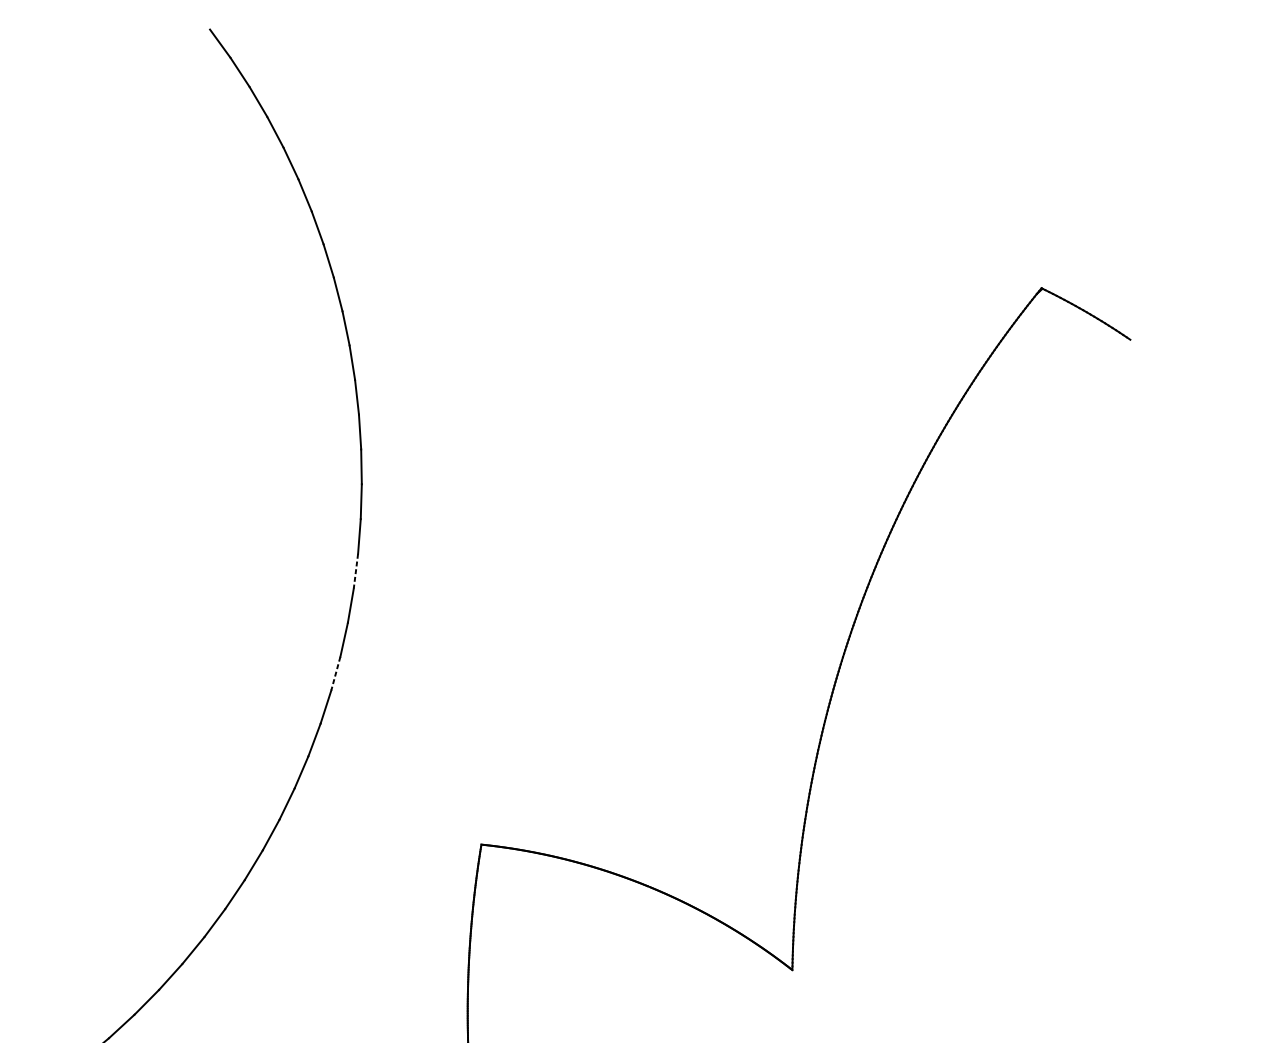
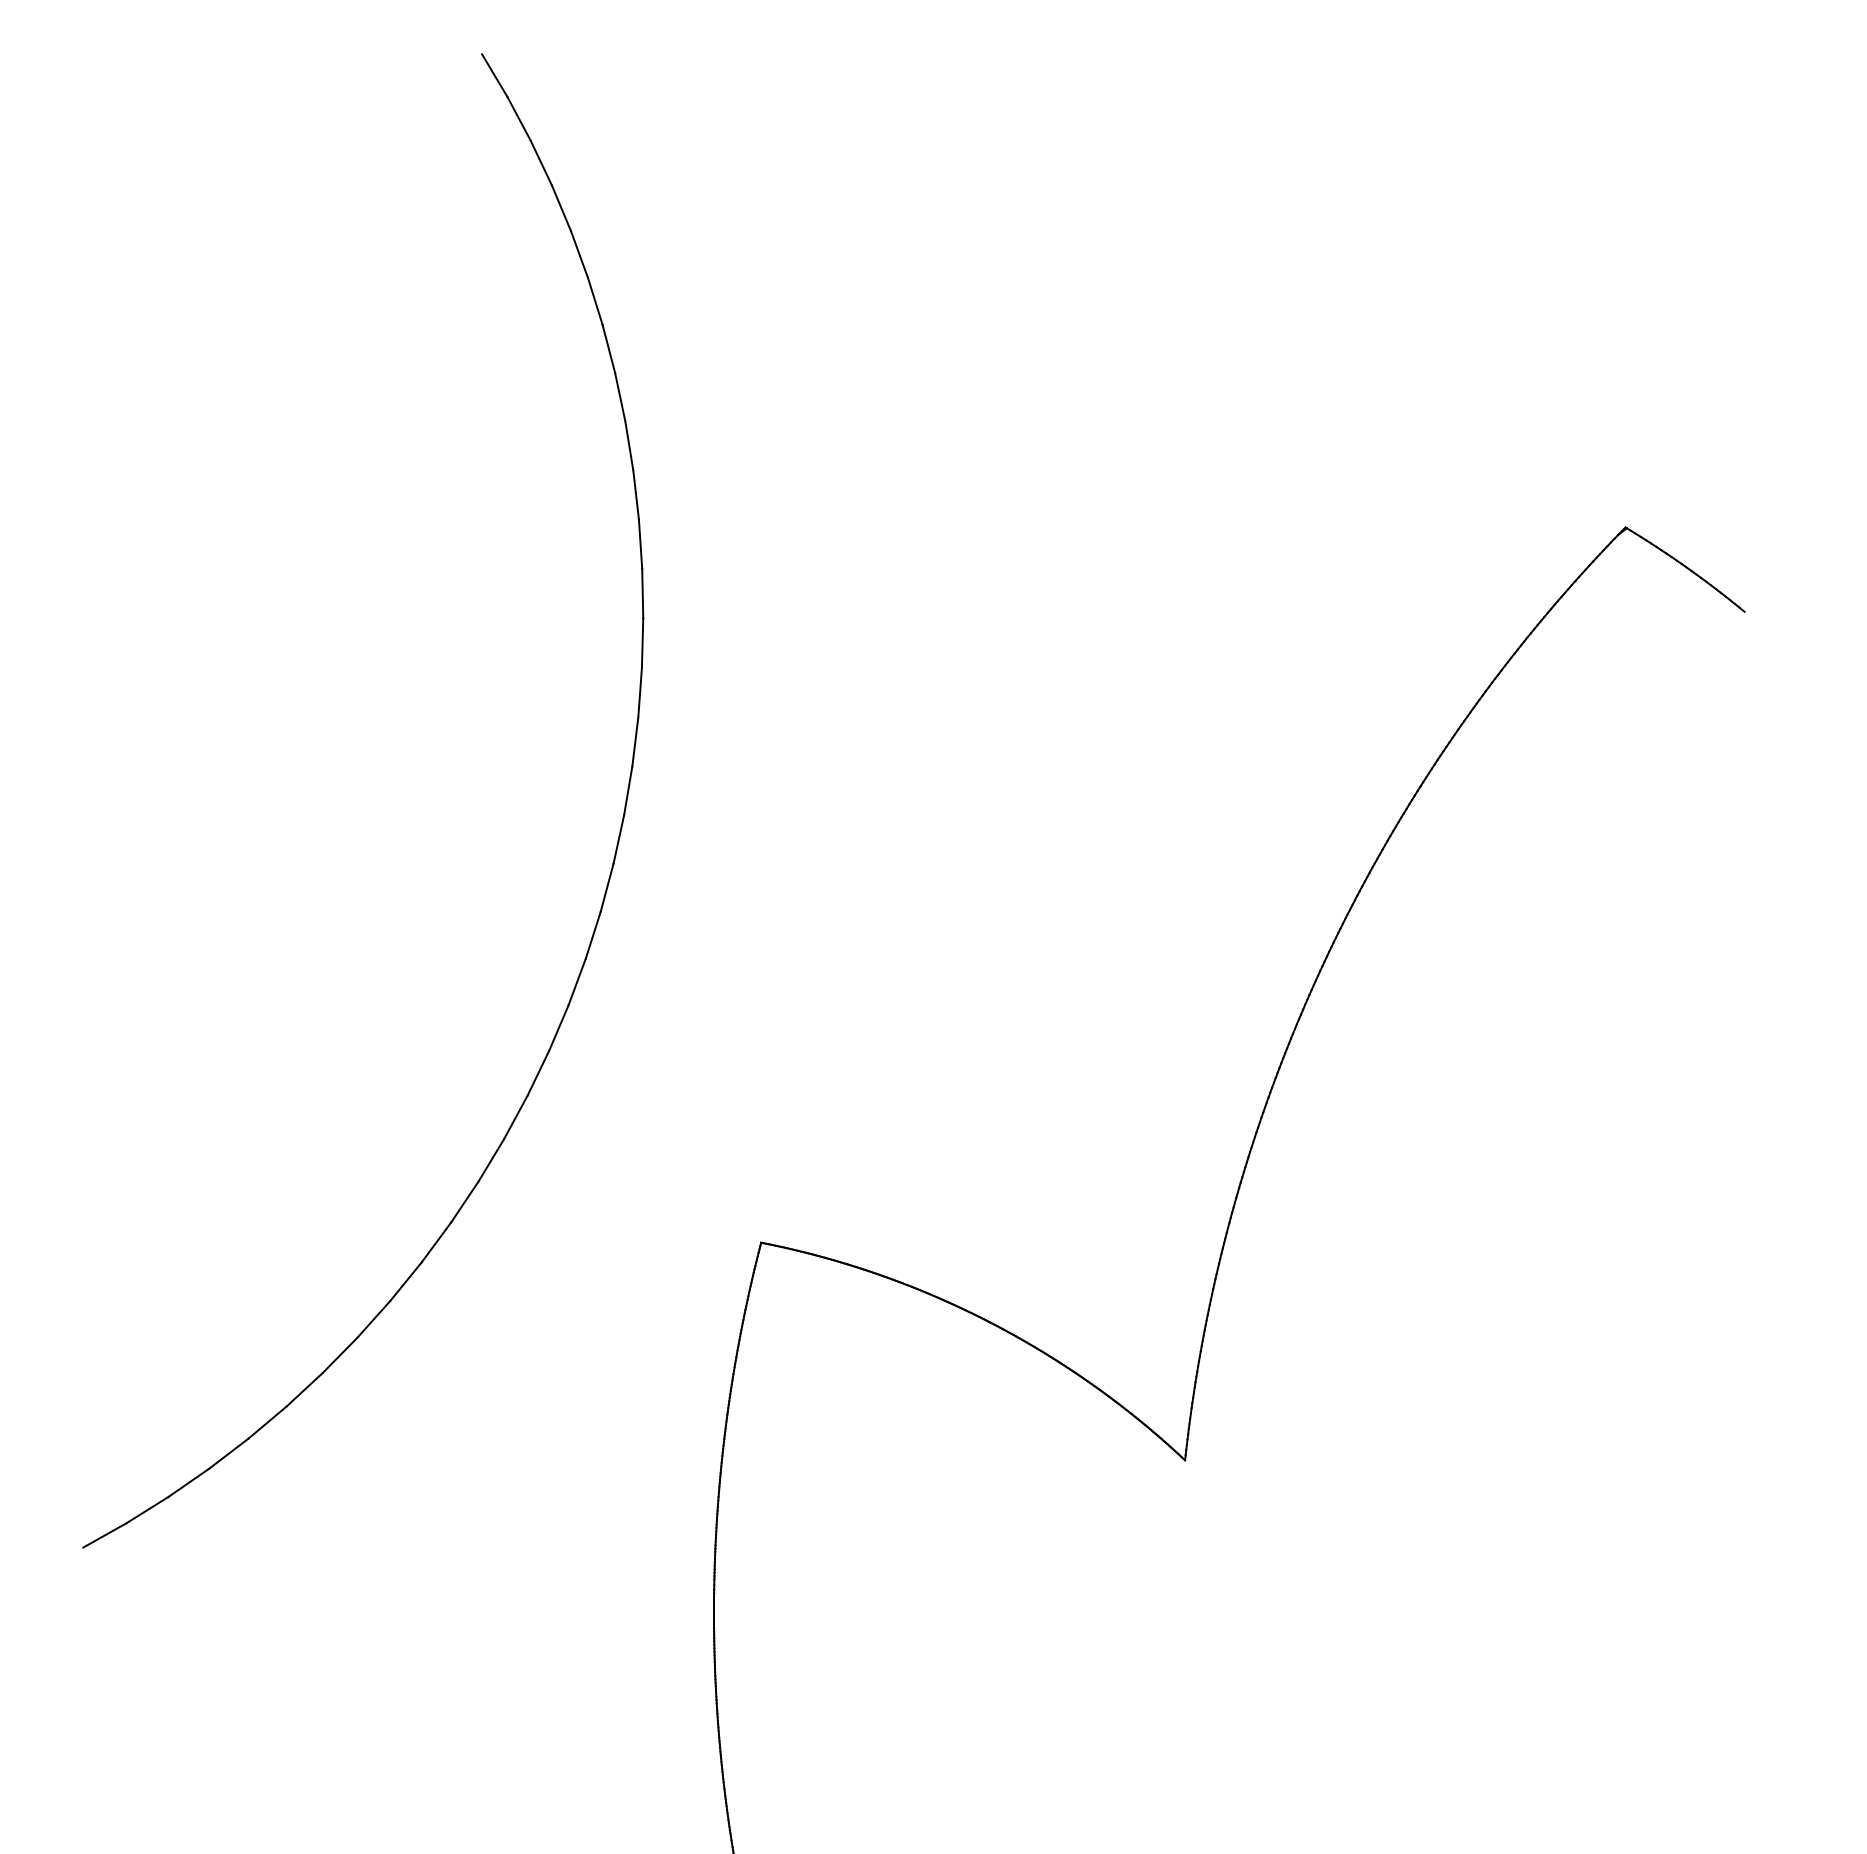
line: (355, 571) -> (618, 839), dashed -> solid
line: (336, 673) -> (577, 982), dashed -> solid

